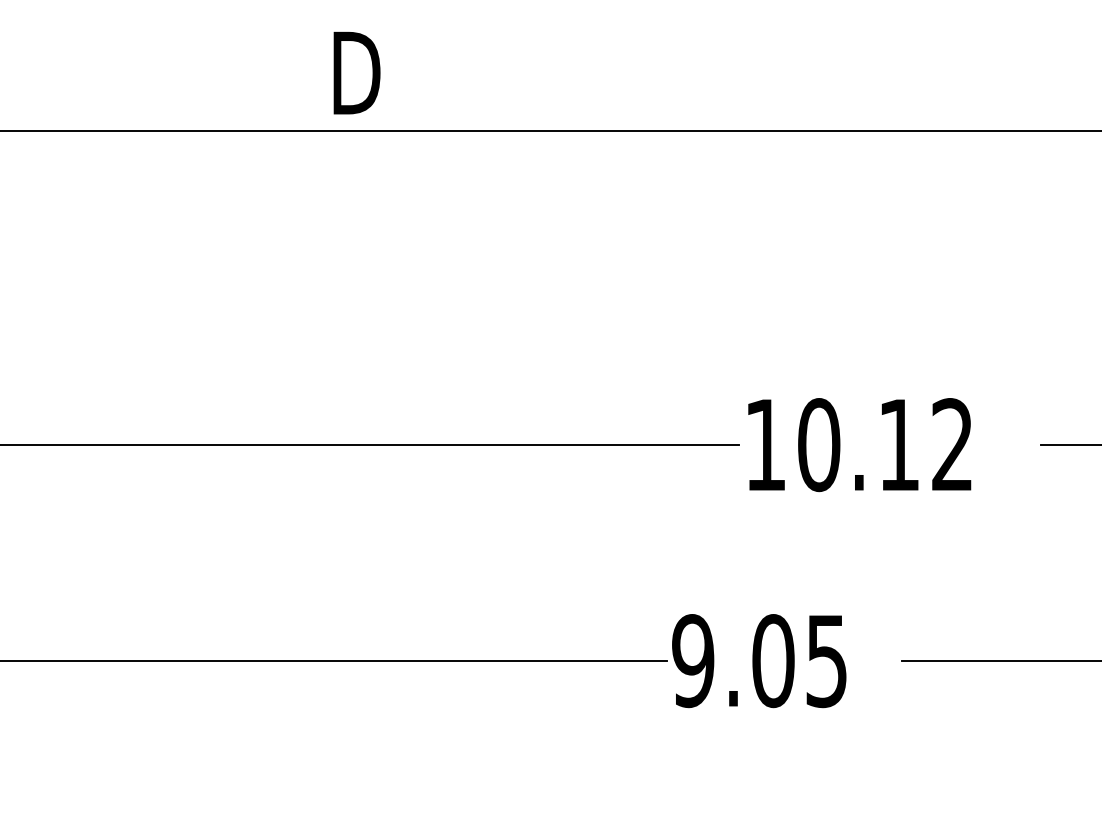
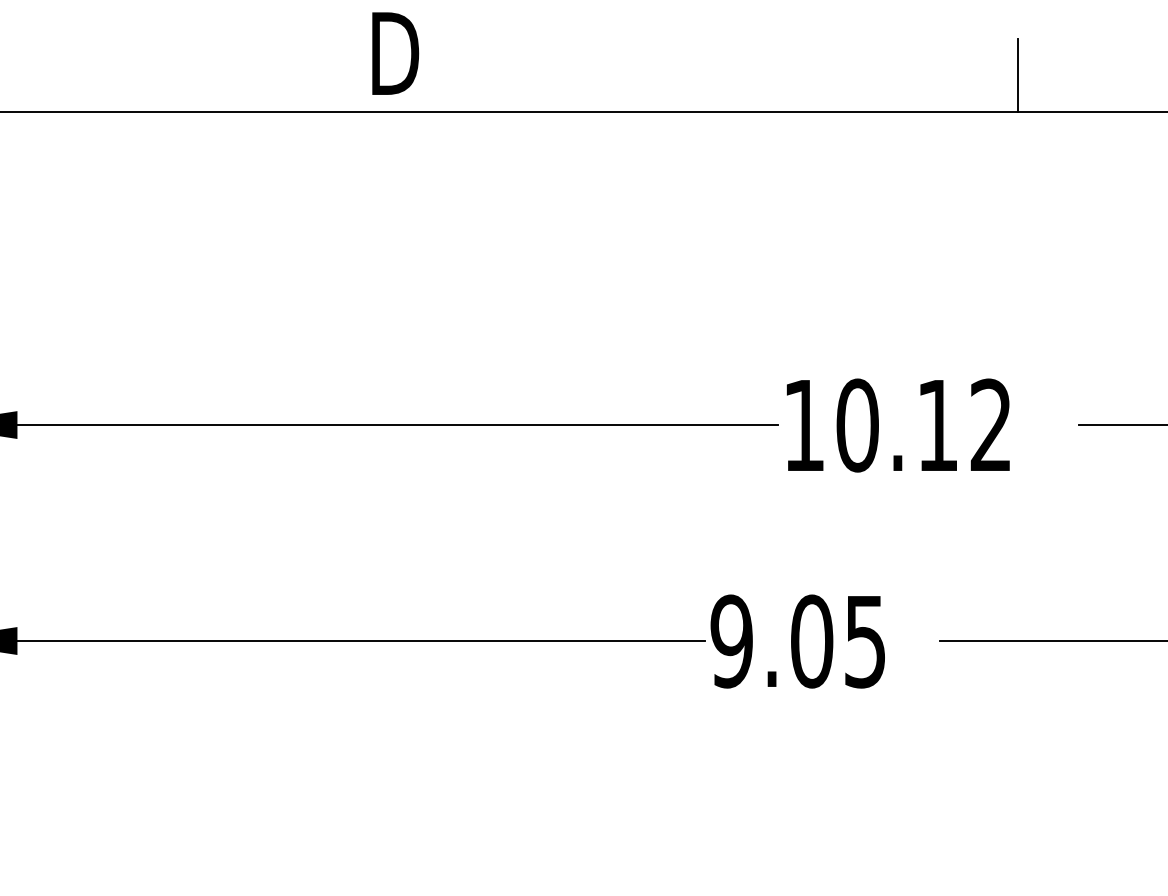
line: (979, 94) -> (1018, 75), added

